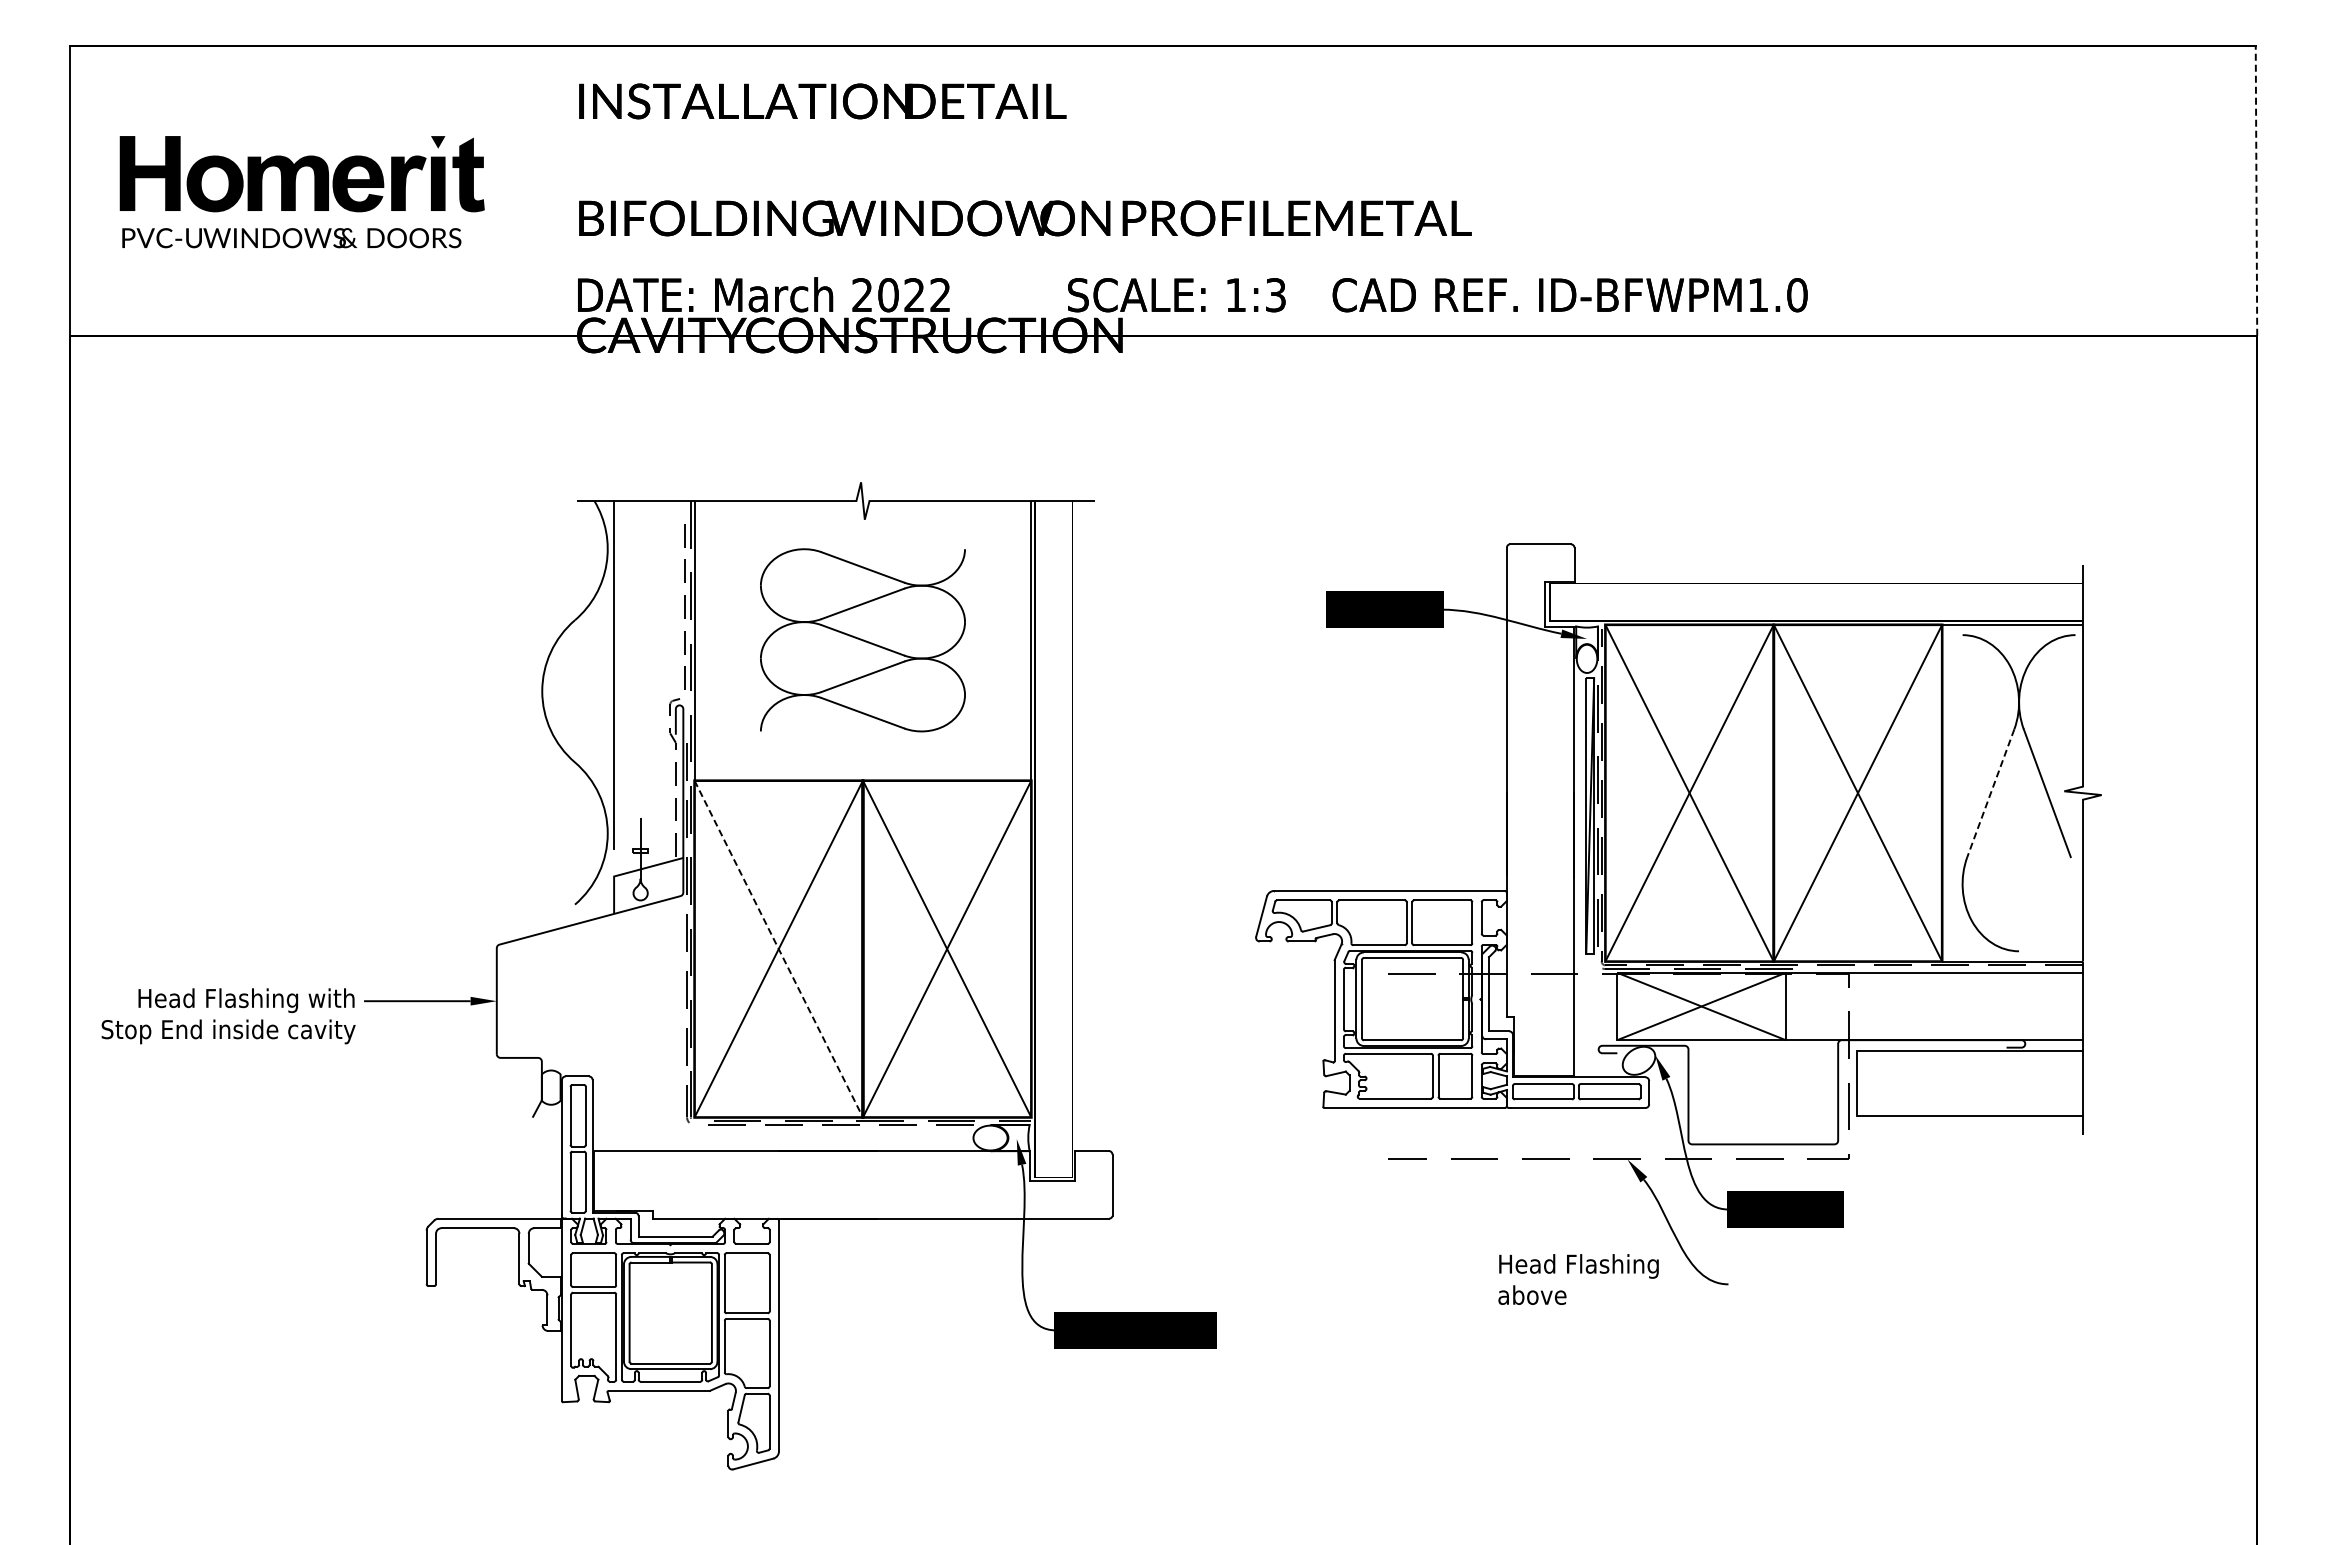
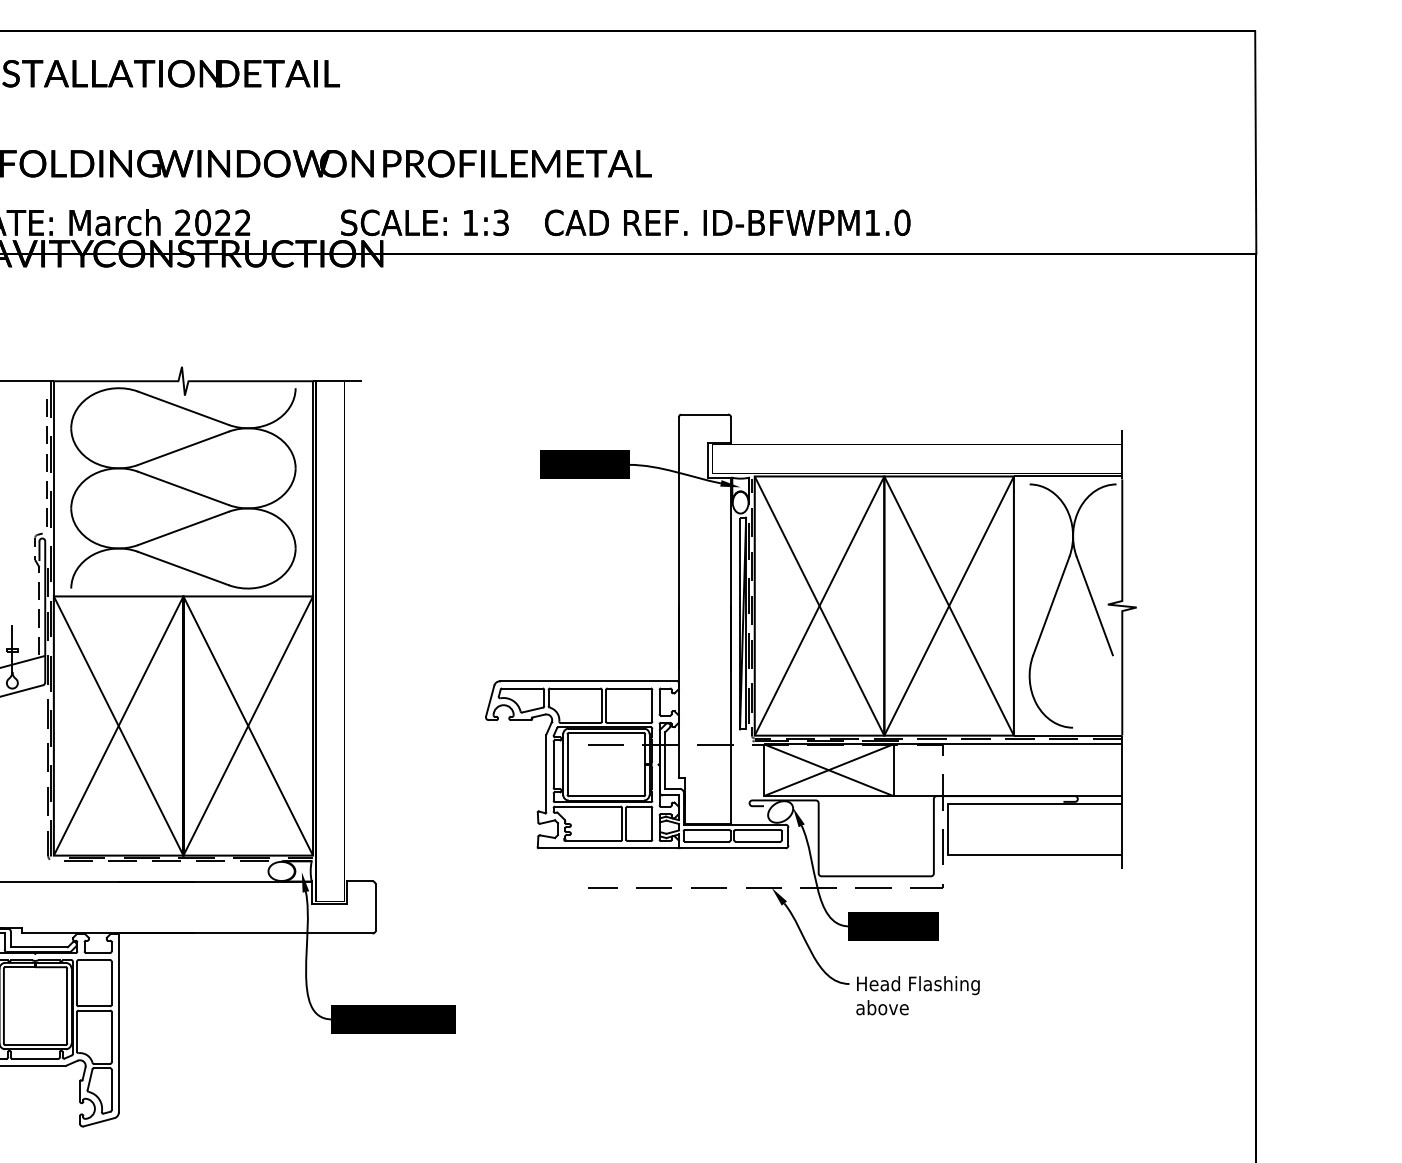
line: (2256, 191) -> (1255, 143), dashed -> solid
part: (862, 640) -> (183, 488), size x1.43
line: (1990, 793) -> (1051, 606), dashed -> solid
line: (778, 949) -> (118, 726), dashed -> solid
text: (1578, 1279) -> (917, 995), moved

